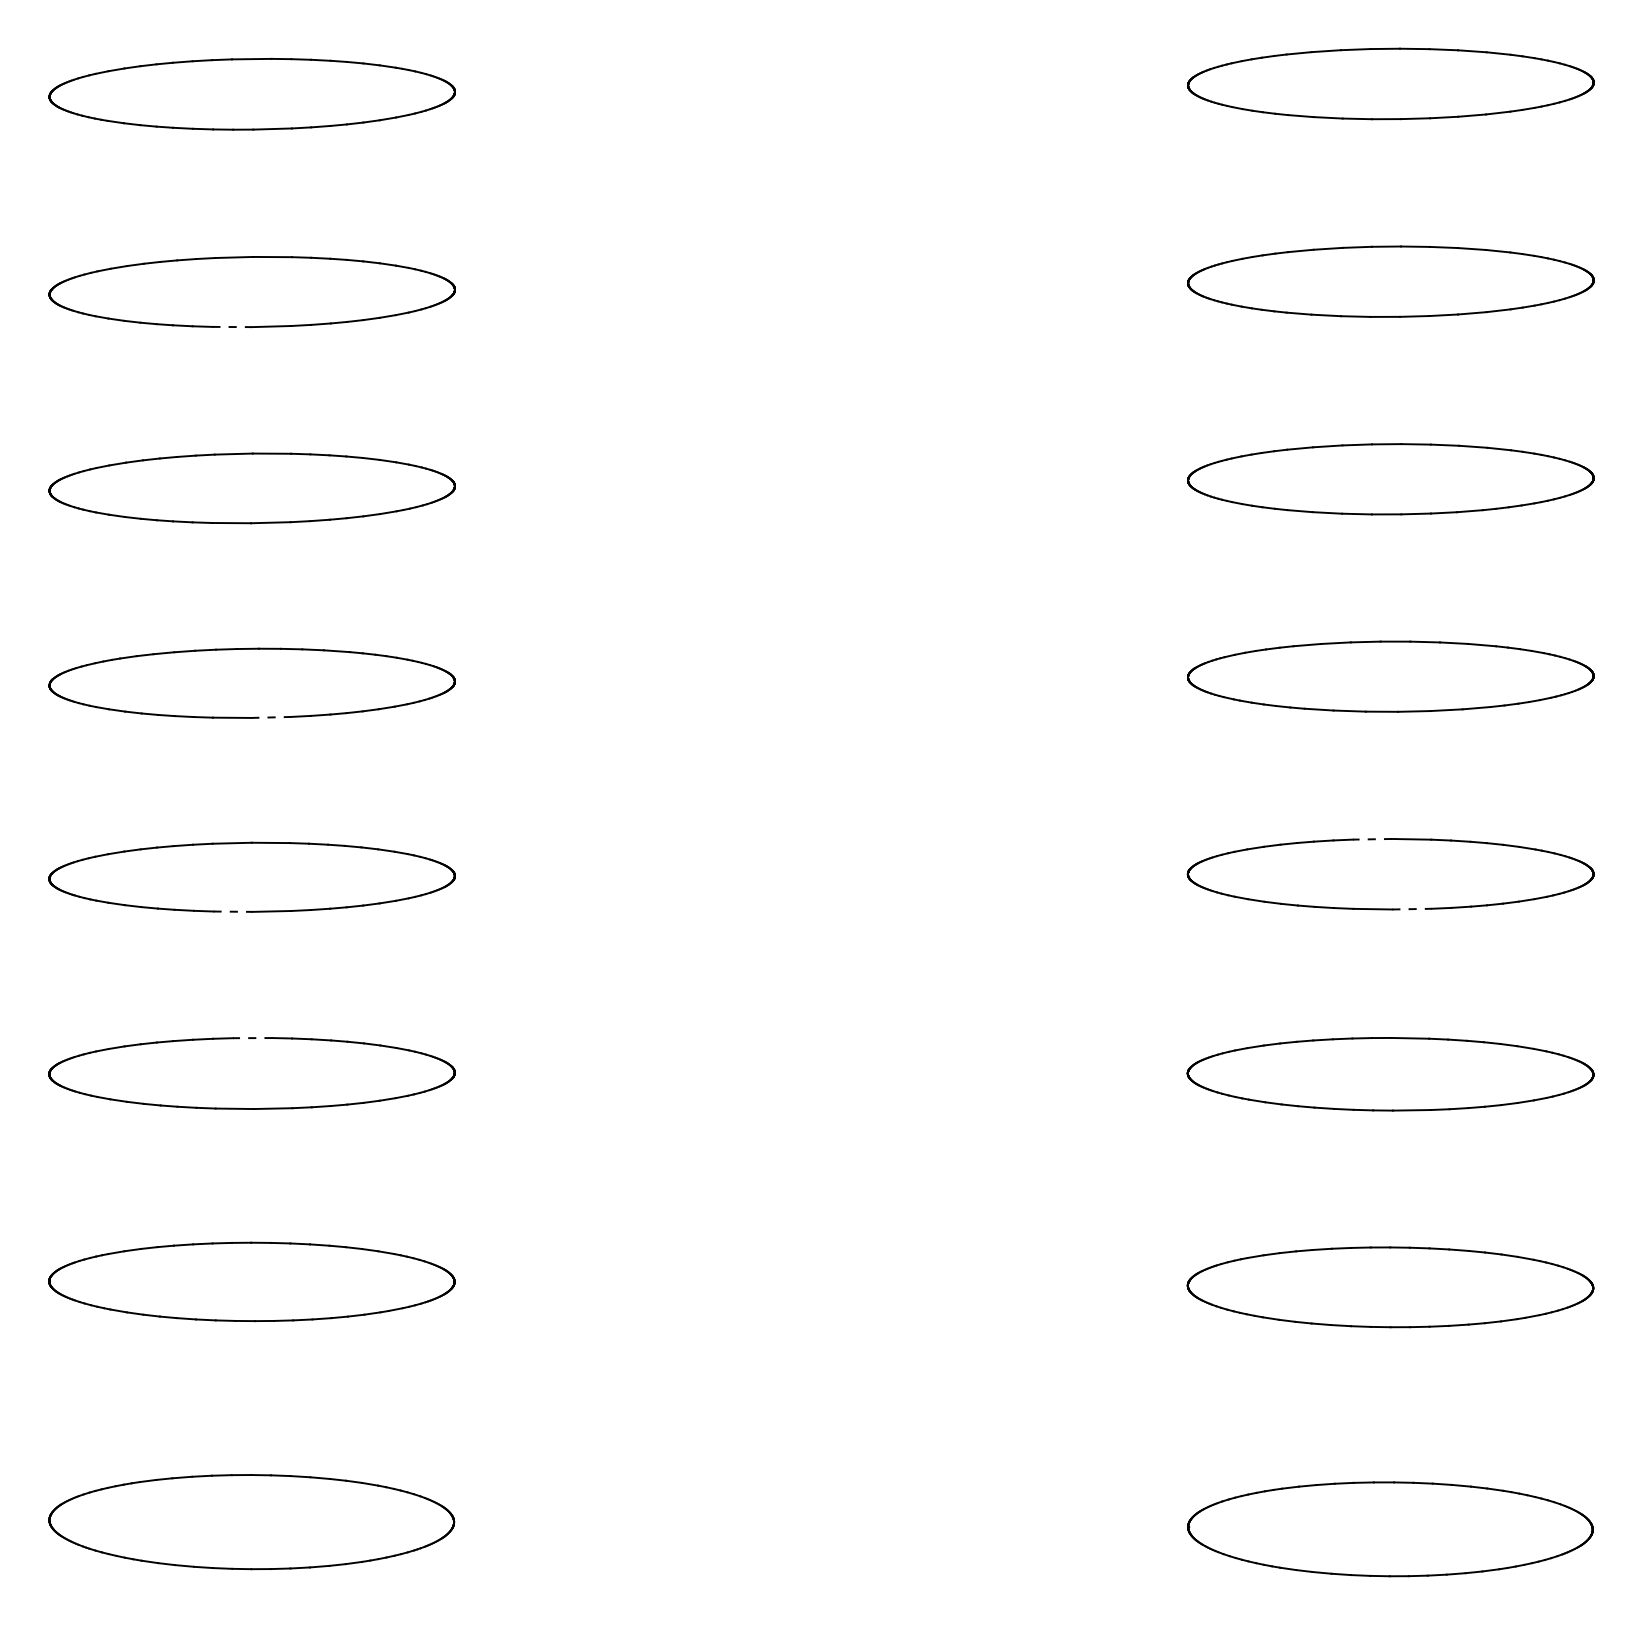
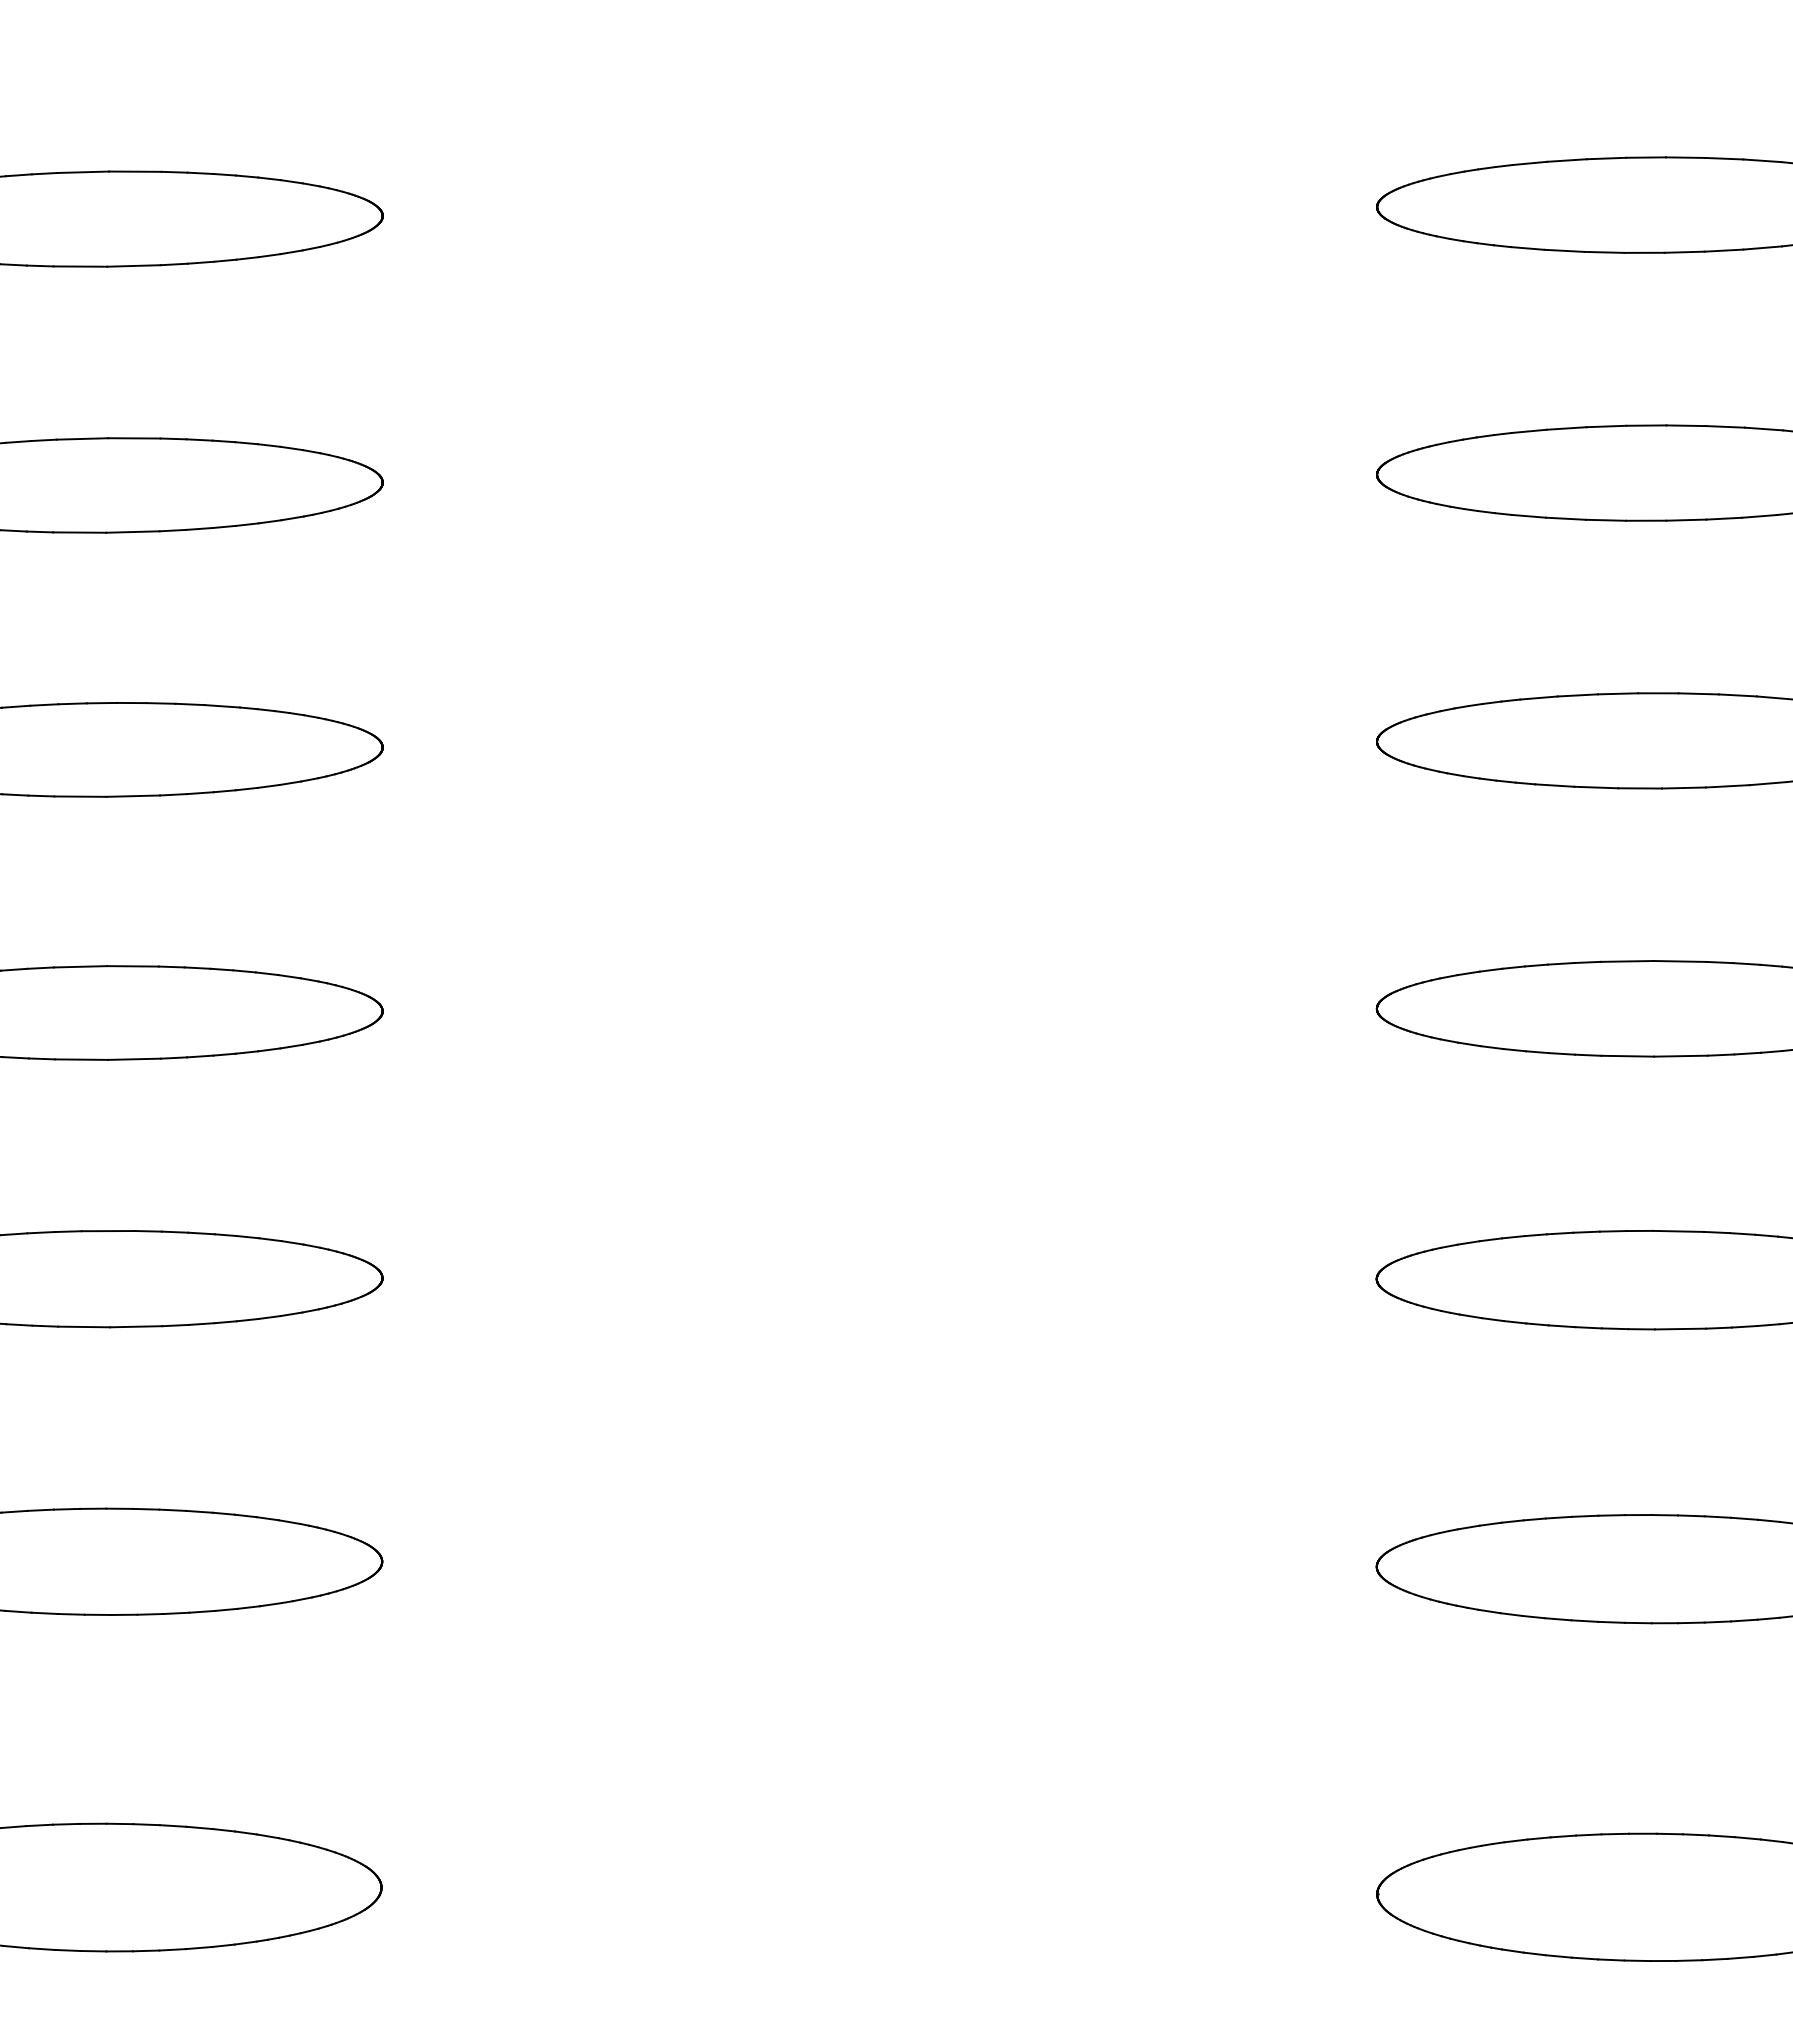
line: (232, 327) -> (80, 267), dashed -> solid
line: (271, 717) -> (133, 796), dashed -> solid
line: (1372, 839) -> (1627, 961), dashed -> solid
line: (1412, 909) -> (1681, 1056), dashed -> solid
line: (233, 911) -> (82, 1059), dashed -> solid
line: (252, 1038) -> (108, 1231), dashed -> solid

